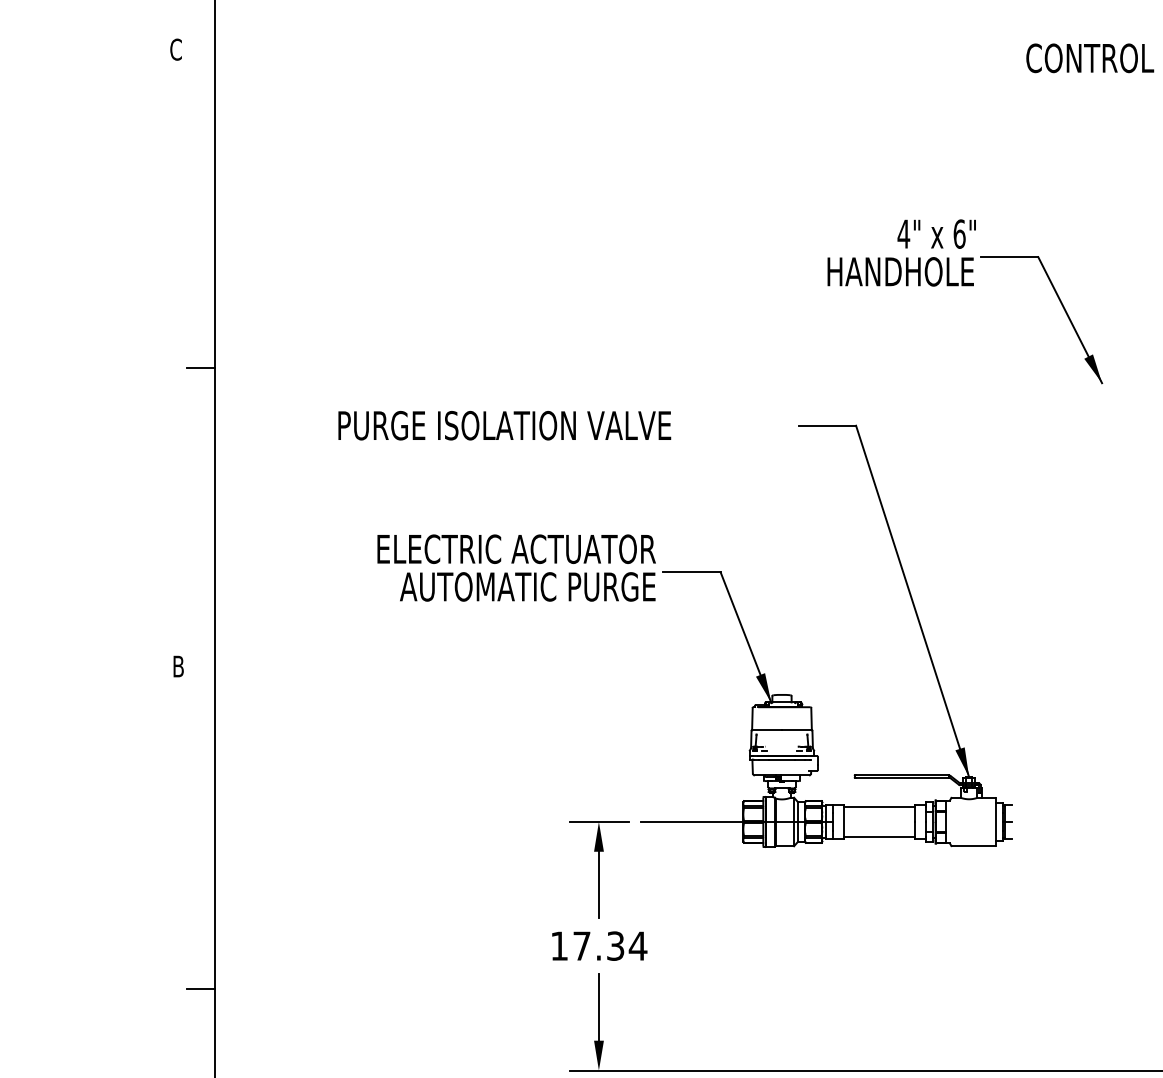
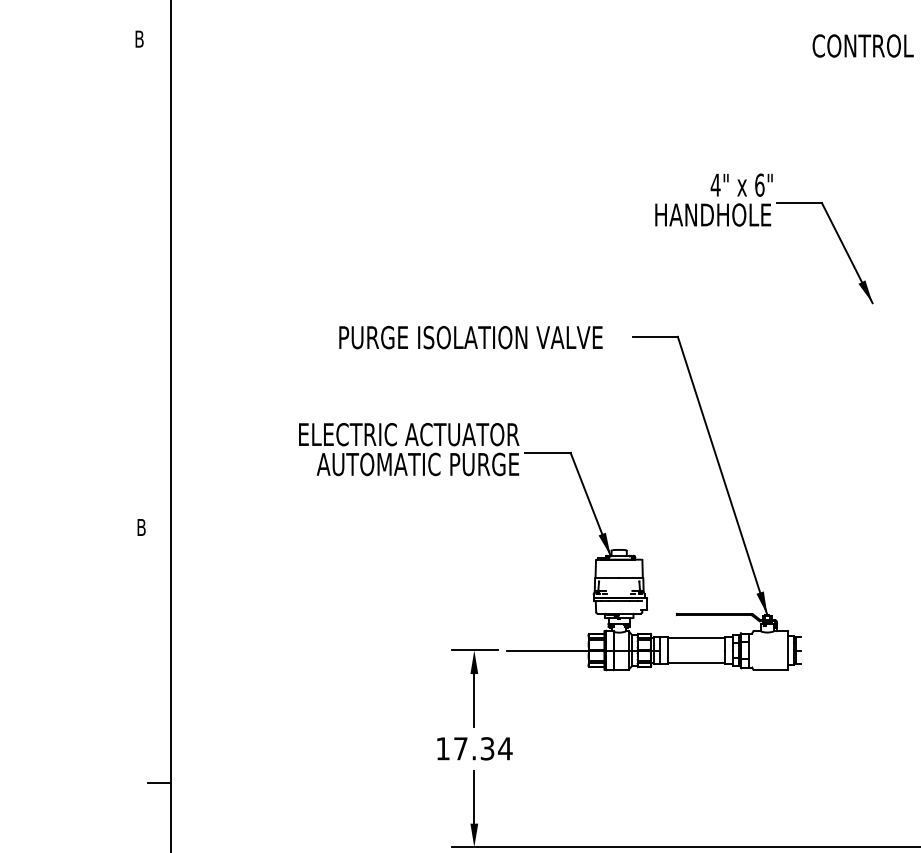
text: (175, 49) -> (139, 39), C -> B
line: (200, 368) -> (158, 291), removed
text: (504, 425) -> (470, 337), moved

